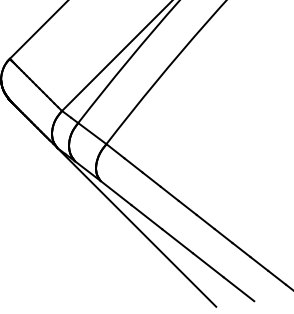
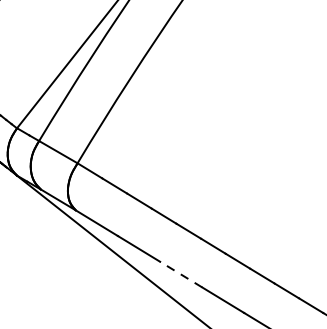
line: (177, 241) -> (180, 274), solid -> dashed

